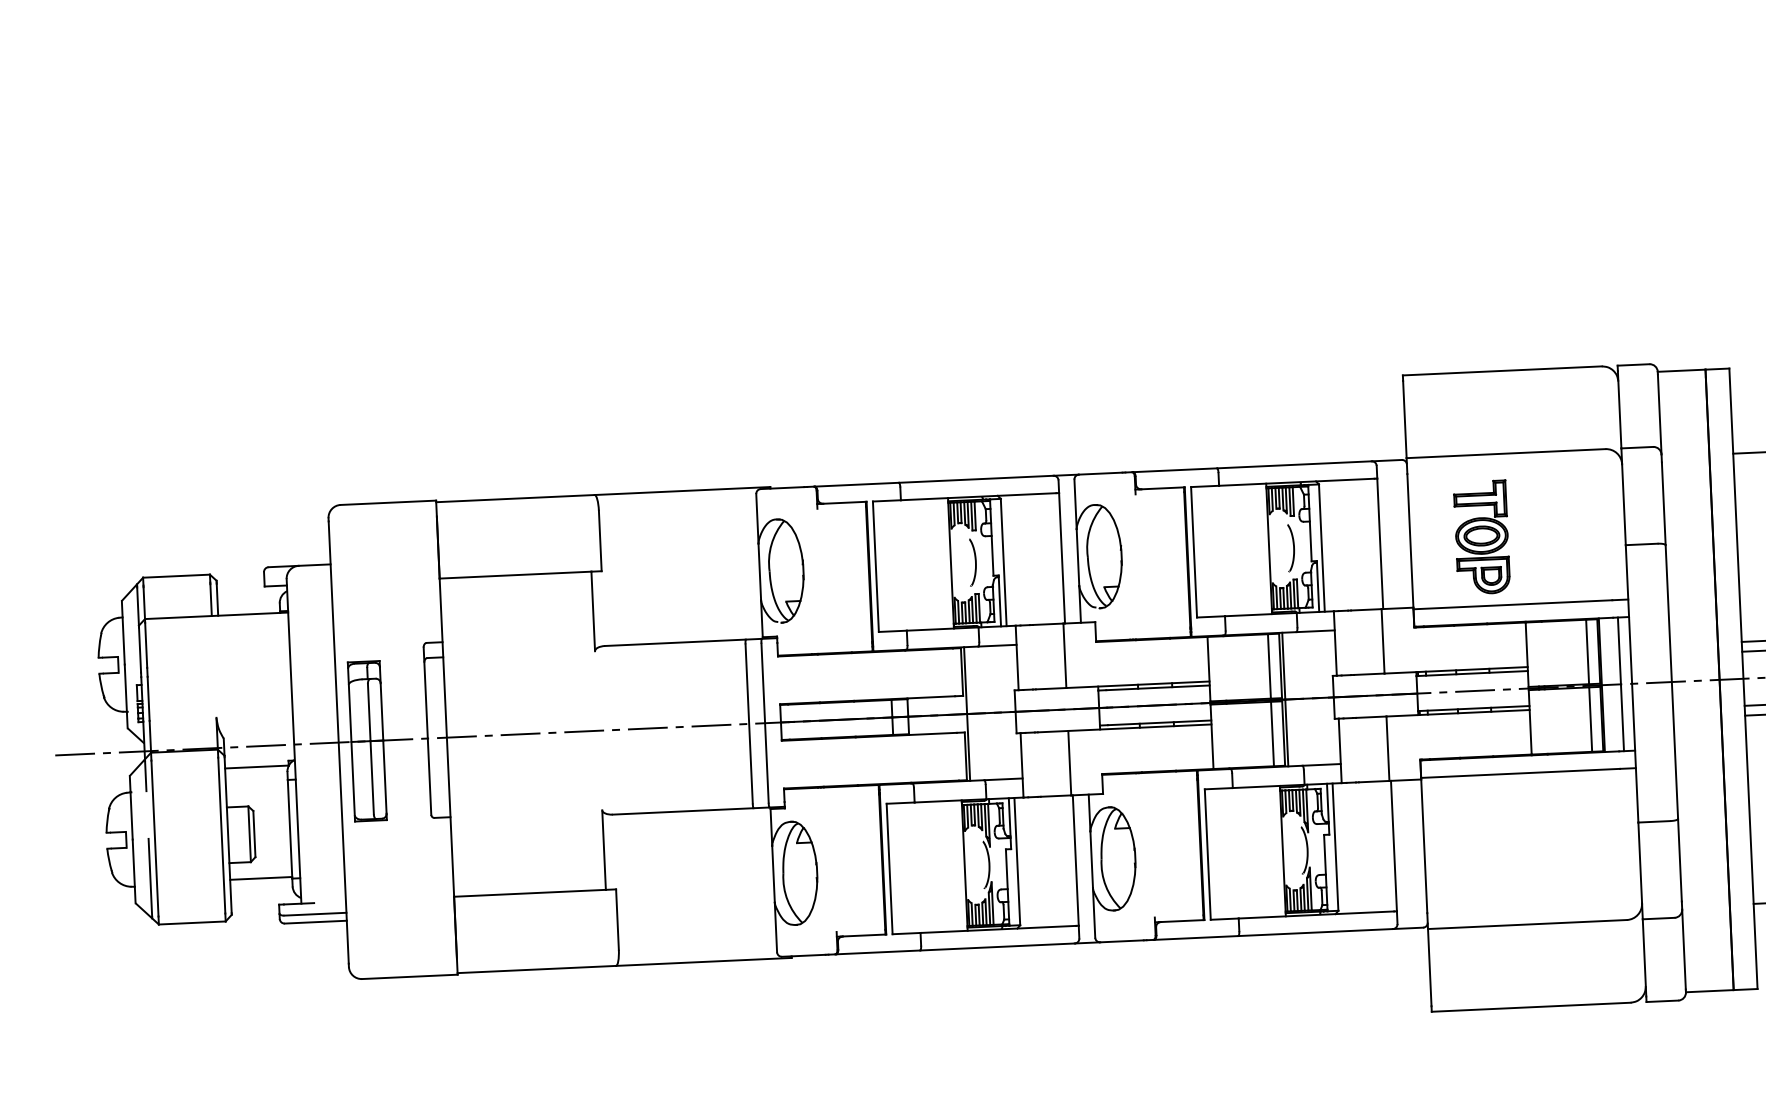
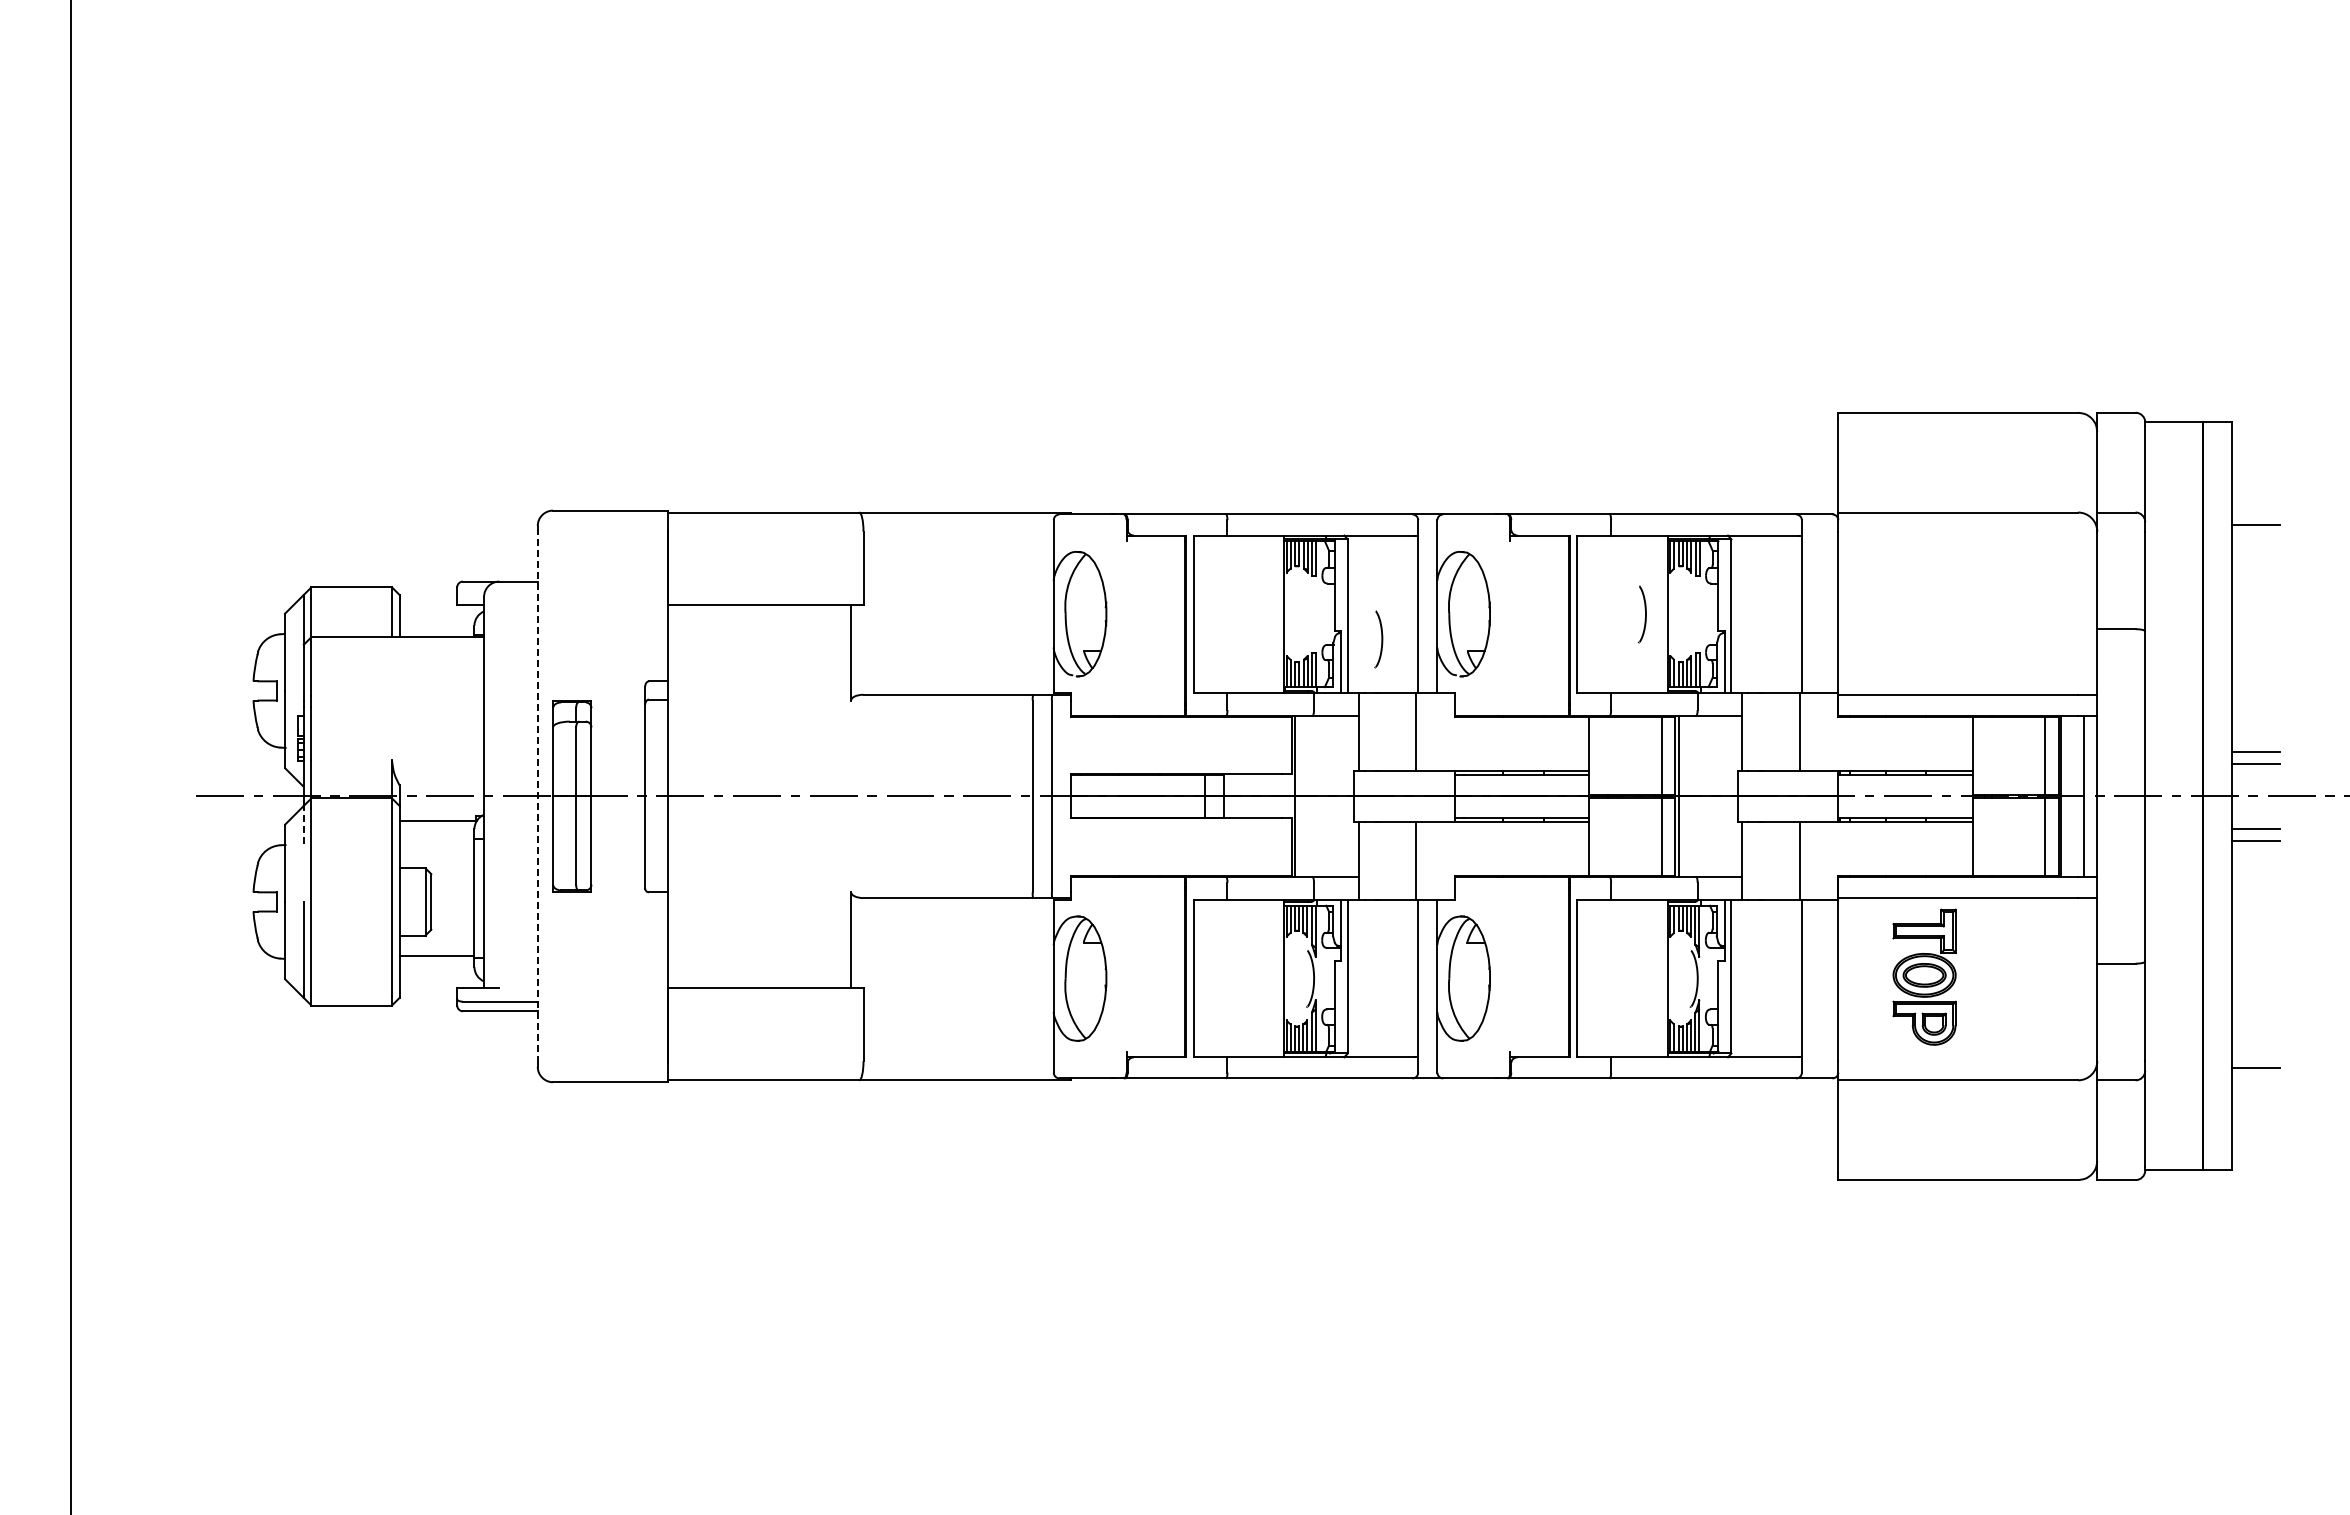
part: (1481, 536) -> (1924, 976), moved
curve: (1293, 548) -> (1645, 614), moved
curve: (975, 562) -> (1381, 639), moved
line: (338, 742) -> (537, 796), solid -> dashed
line: (145, 775) -> (303, 825), solid -> dashed

